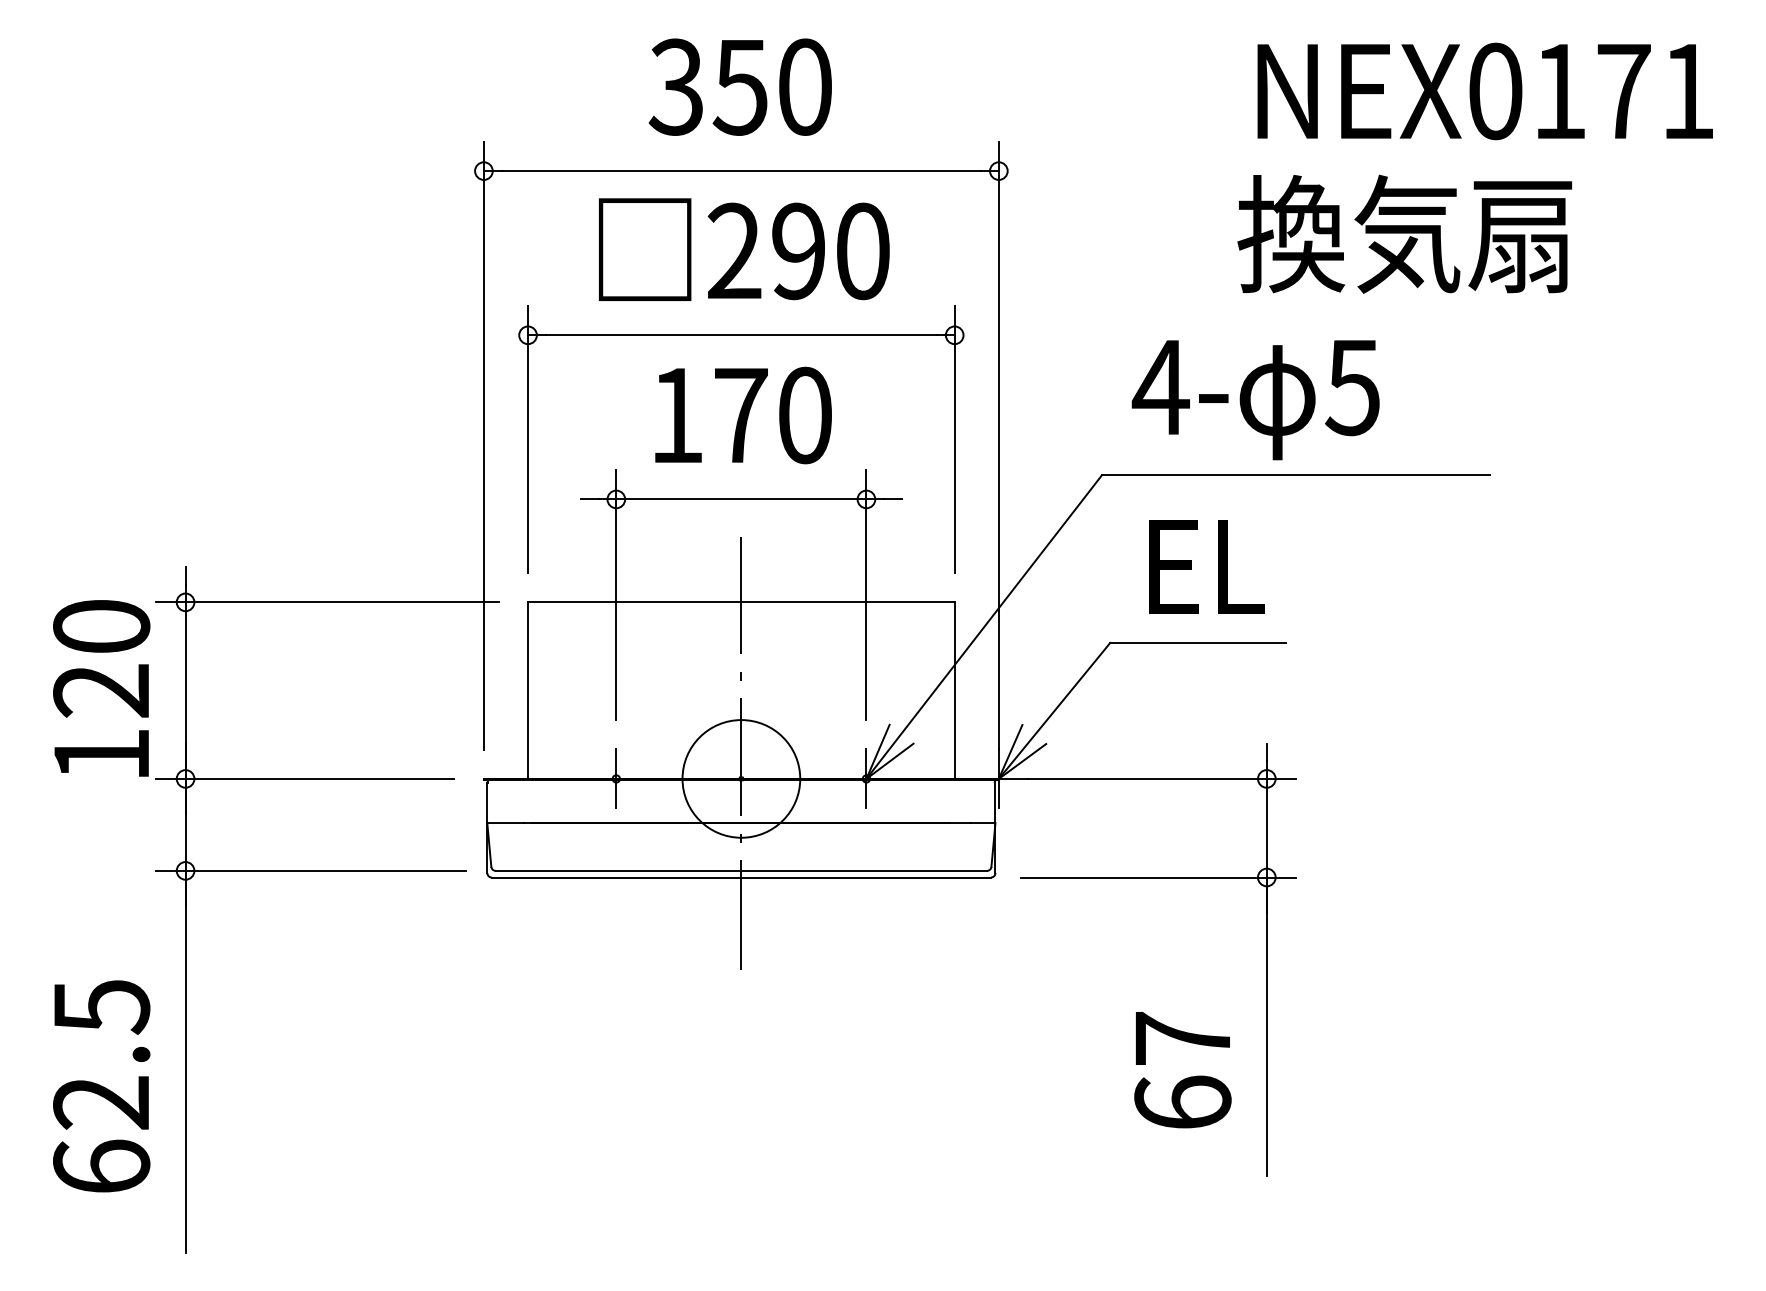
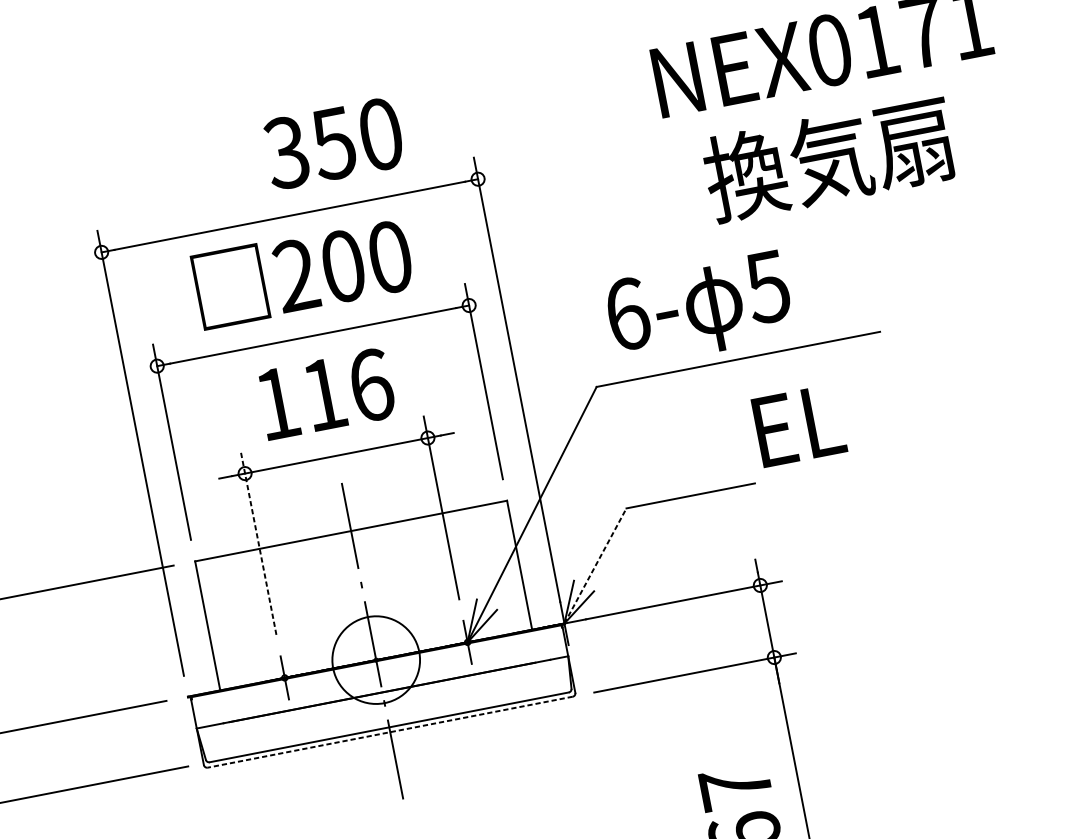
text: (739, 86) -> (332, 143), moved
text: (1404, 233) -> (828, 158), moved
text: (798, 251) -> (343, 266), 290 -> 200
text: (1160, 387) -> (626, 314), 4- -> 6-
text: (773, 415) -> (348, 389), 170 -> 116
text: (1206, 566) -> (798, 425), moved
line: (616, 594) -> (258, 543), solid -> dashed
line: (1054, 710) -> (595, 565), solid -> dashed
line: (741, 877) -> (390, 732), solid -> dashed

